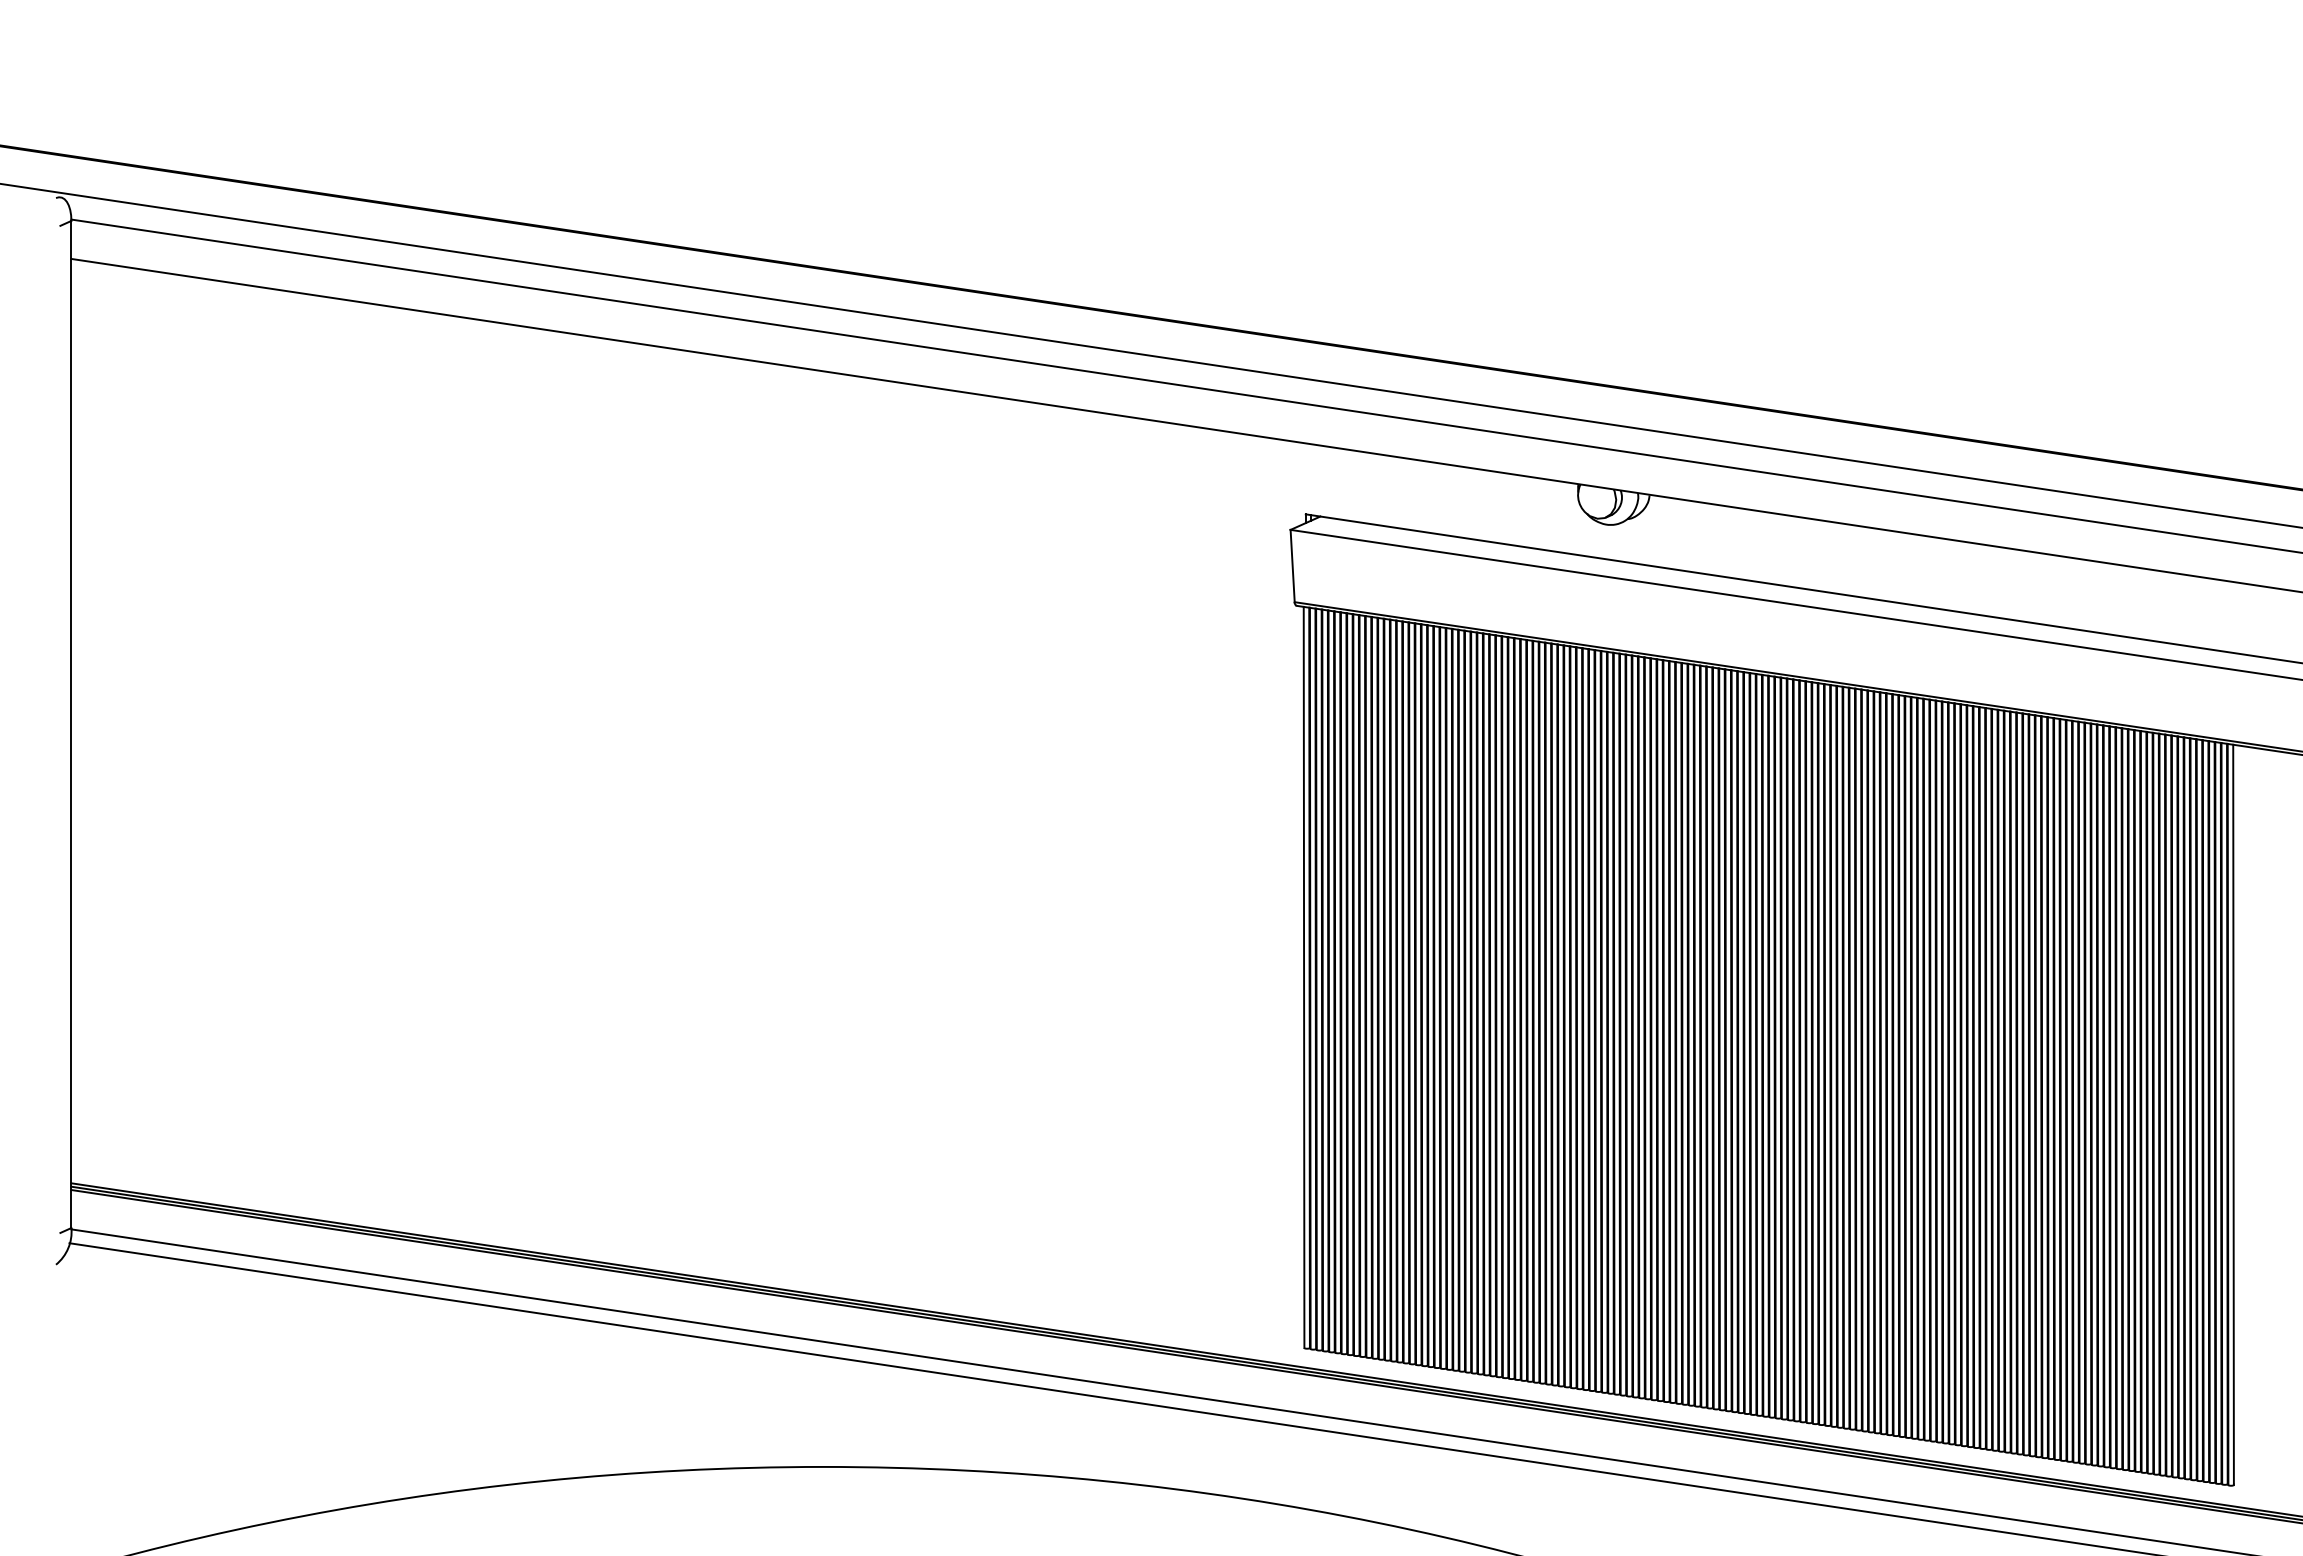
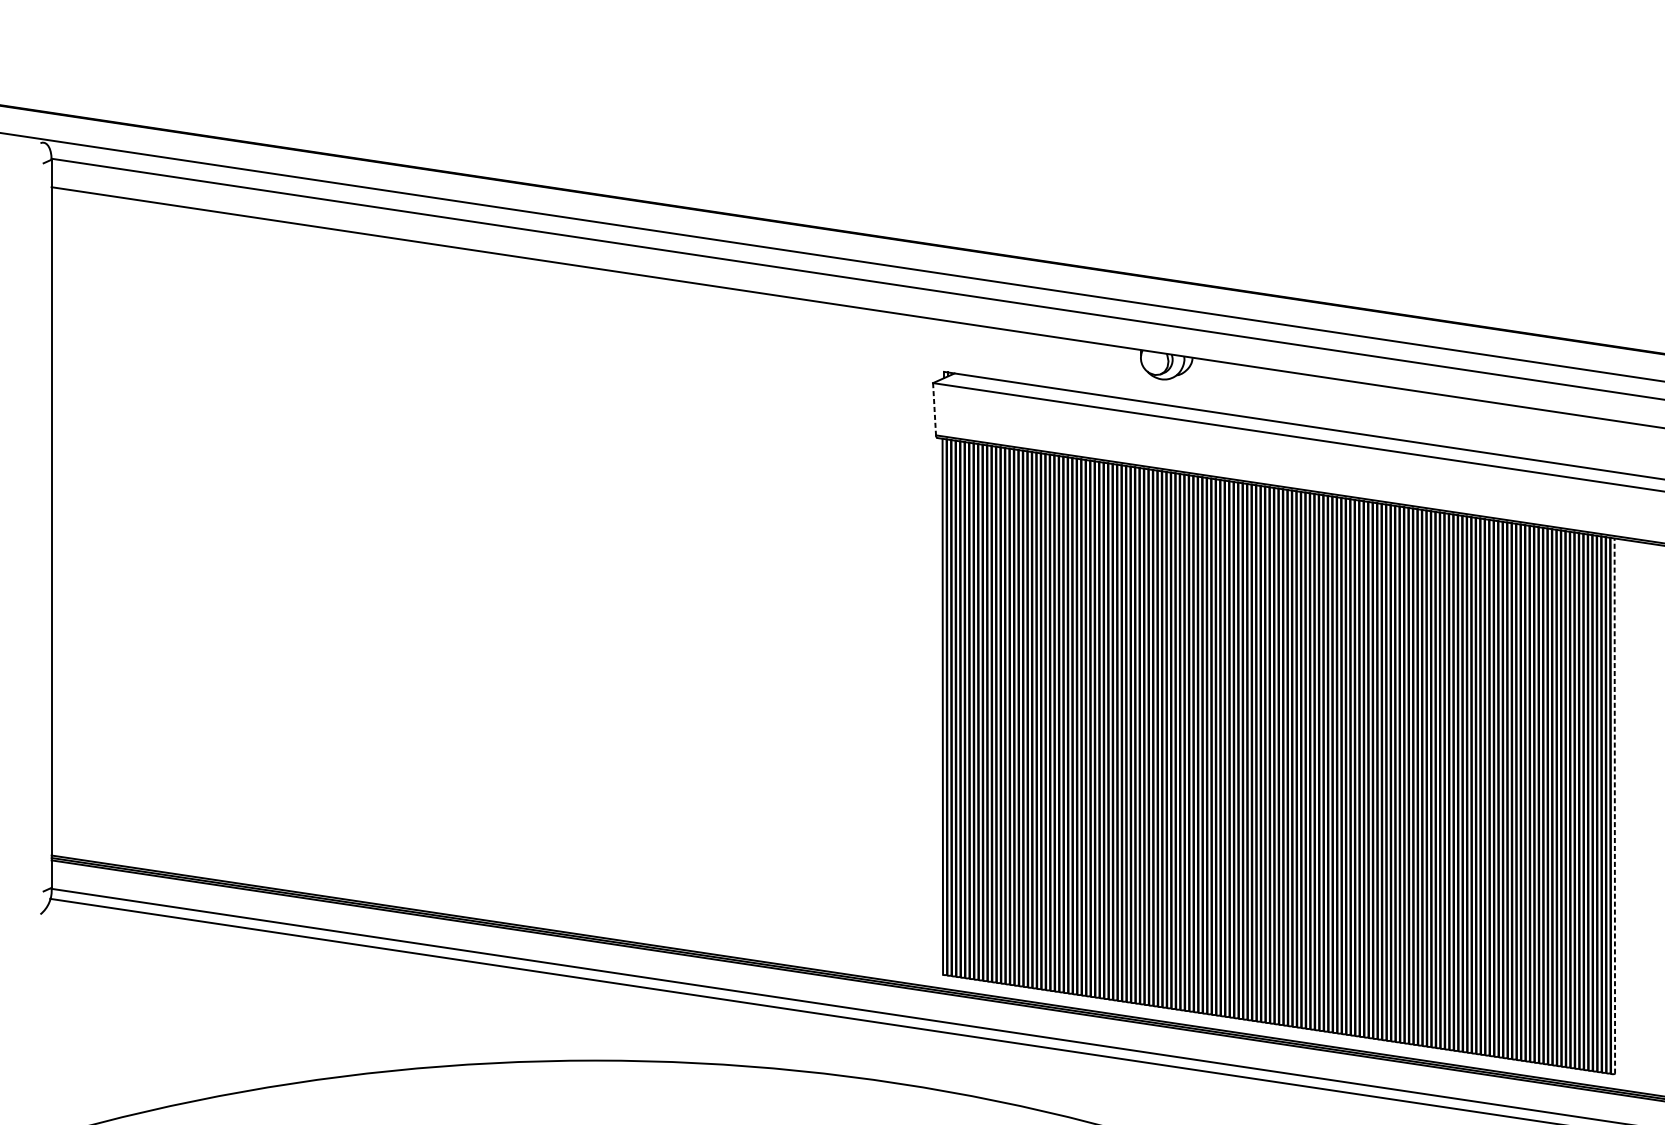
line: (1292, 566) -> (934, 409), solid -> dashed
line: (2233, 1114) -> (1614, 805), solid -> dashed

